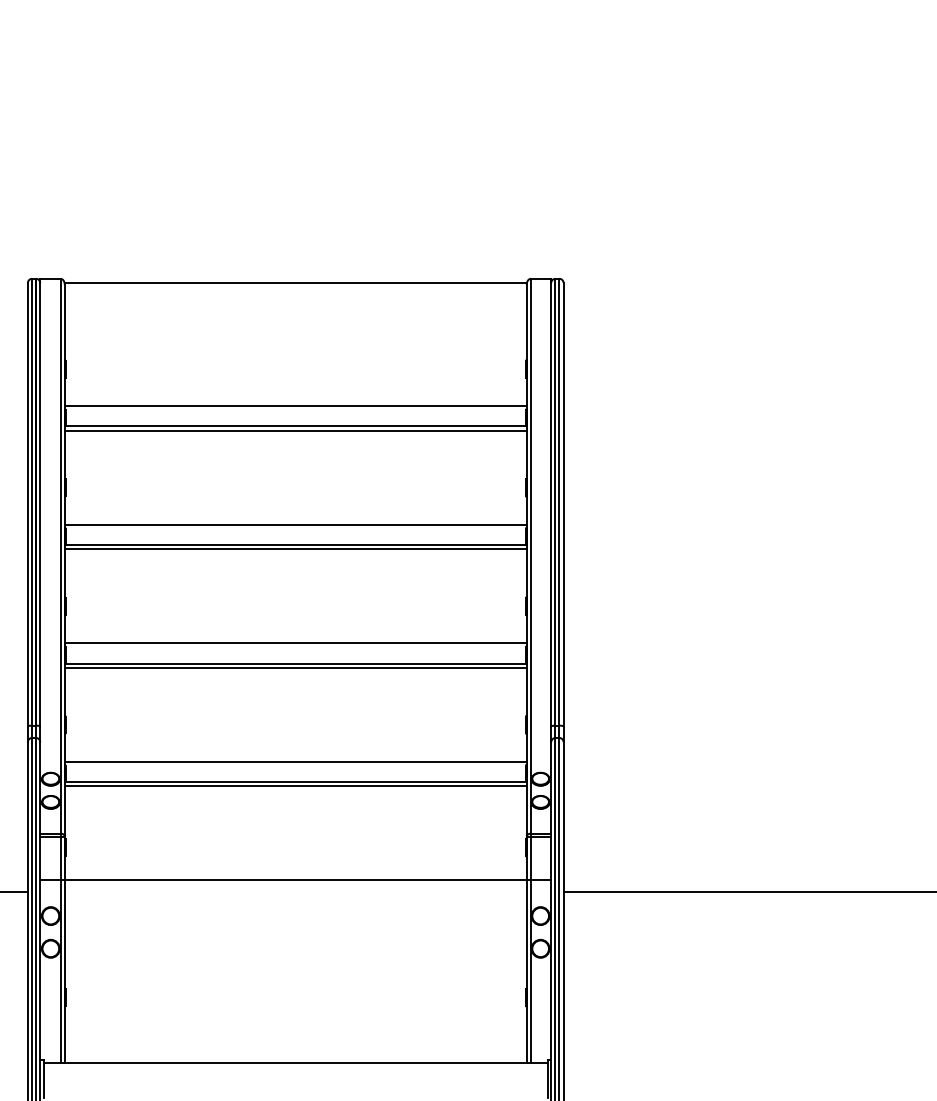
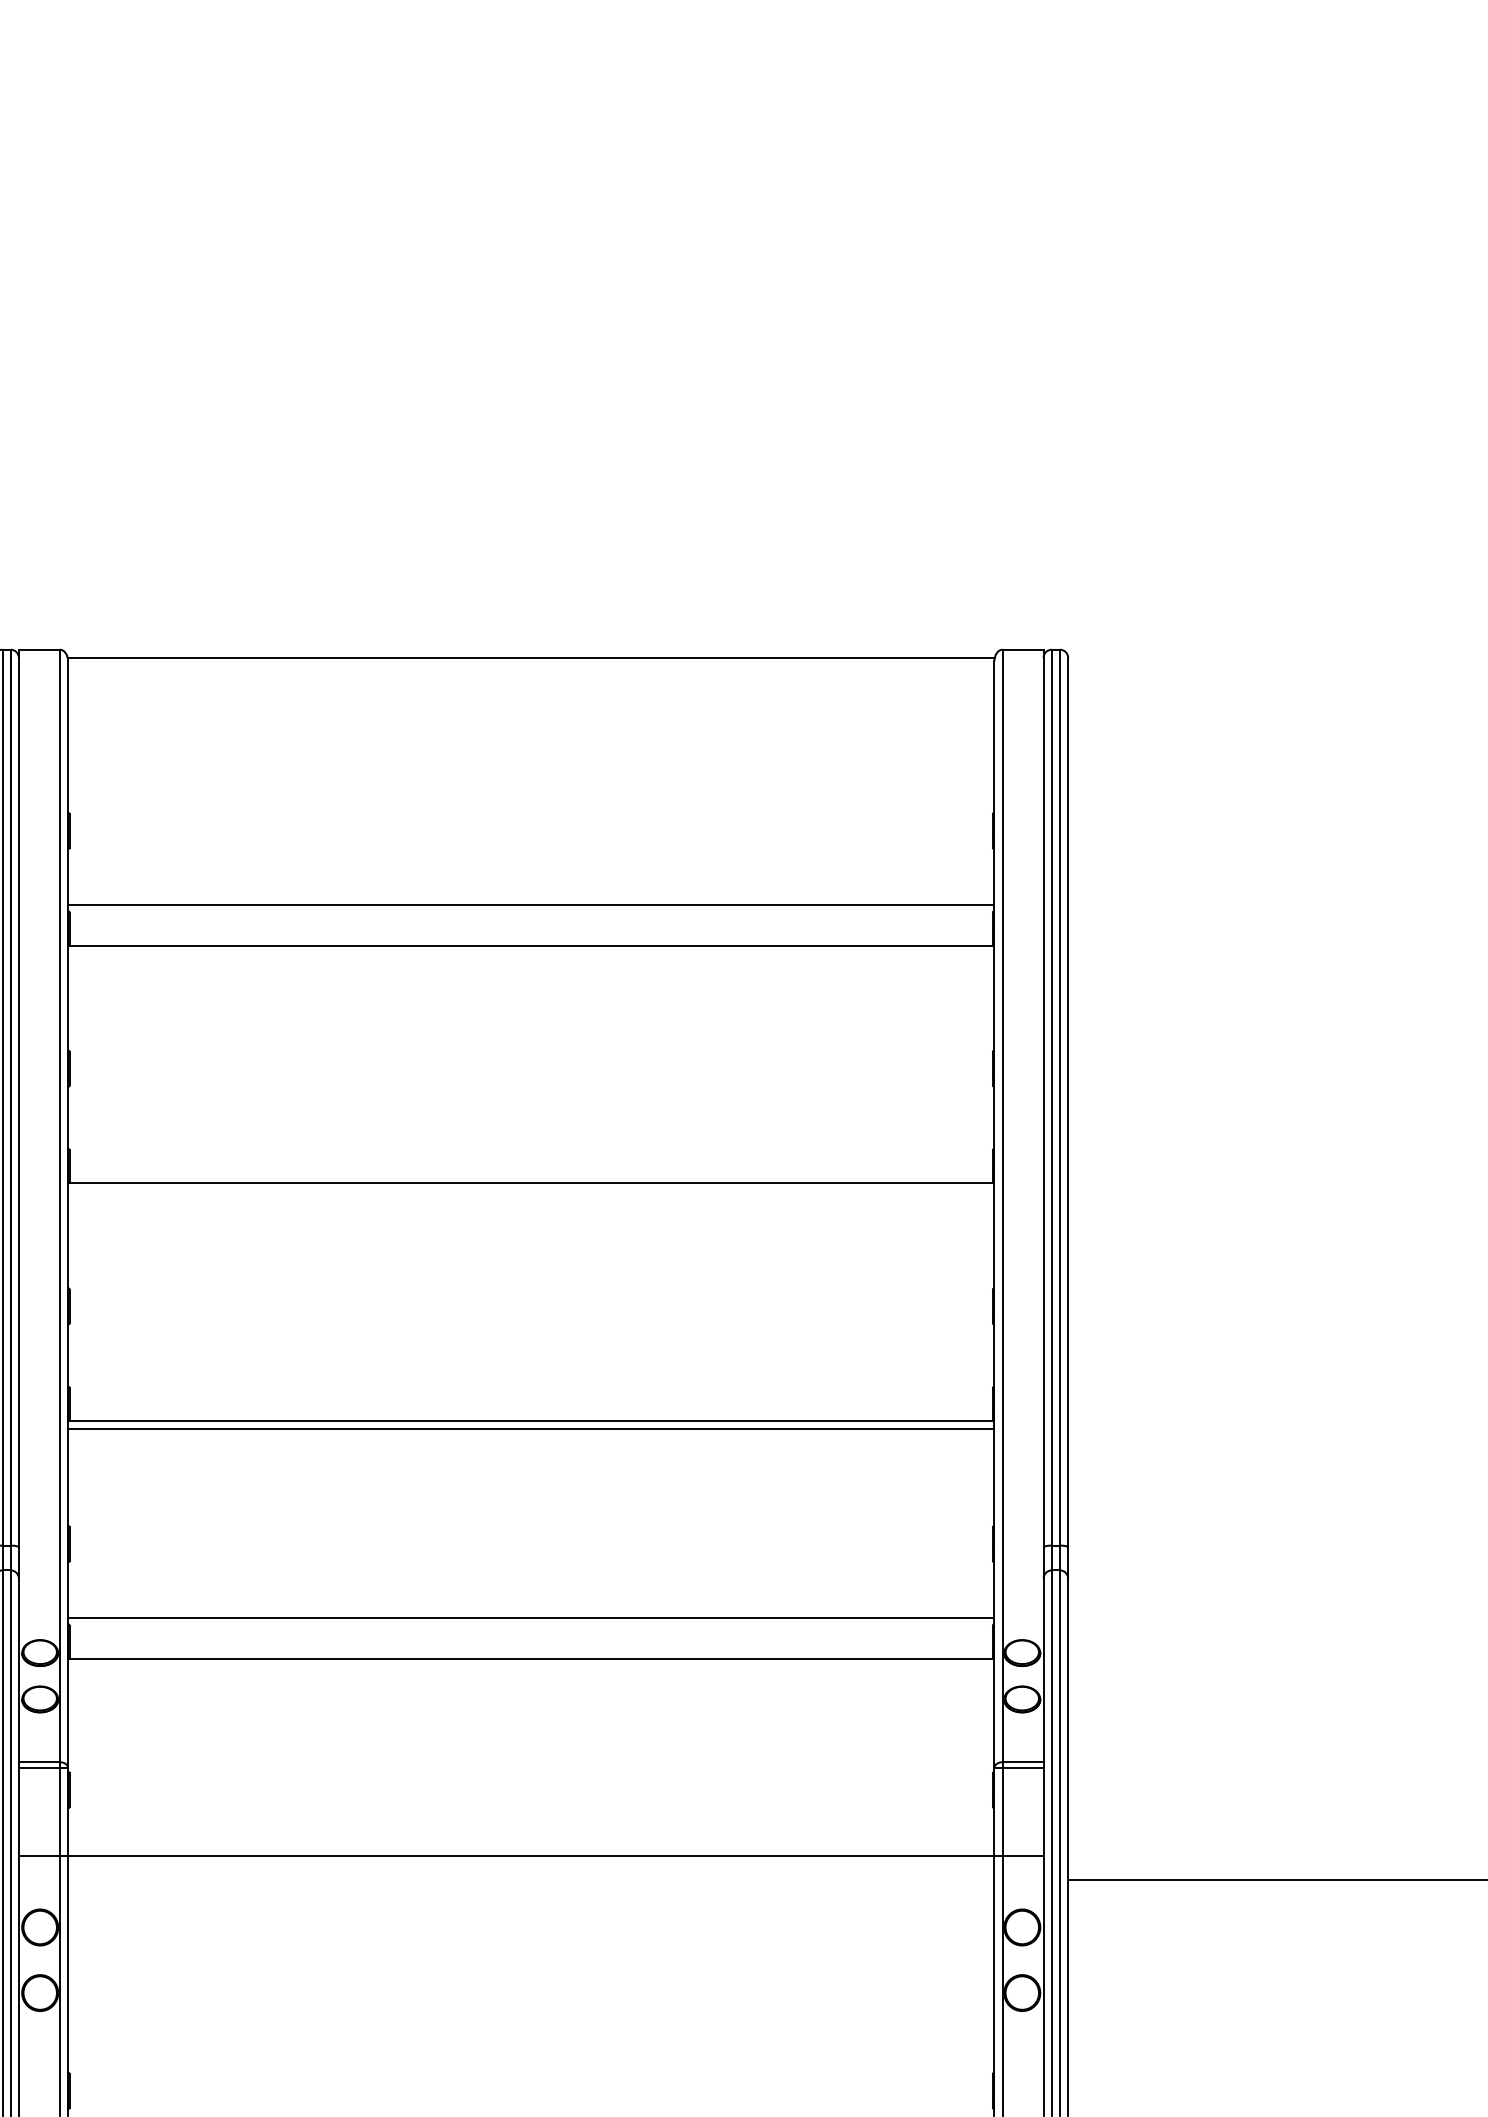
line: (295, 430) -> (530, 953), removed
line: (295, 524) -> (530, 1142), removed
line: (295, 549) -> (530, 1192), removed
line: (295, 643) -> (530, 1380), removed
line: (295, 786) -> (530, 1667), removed

